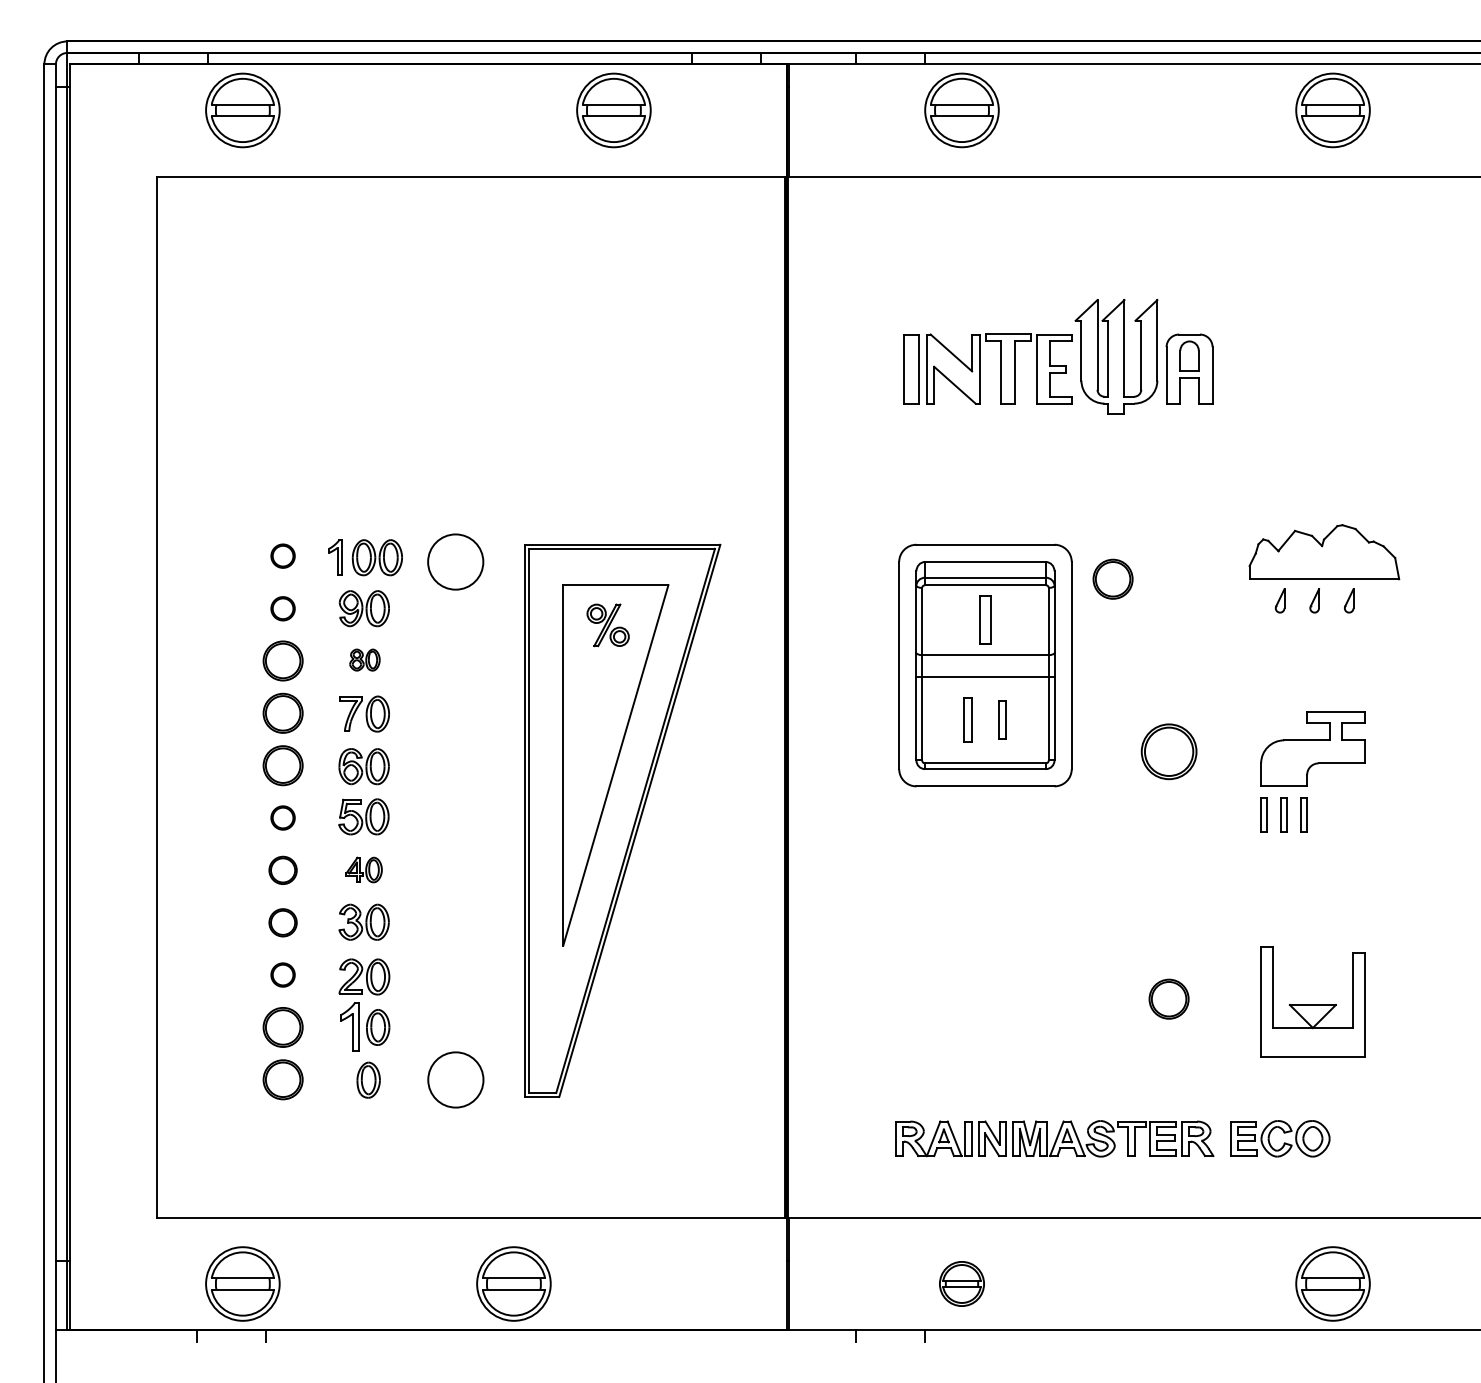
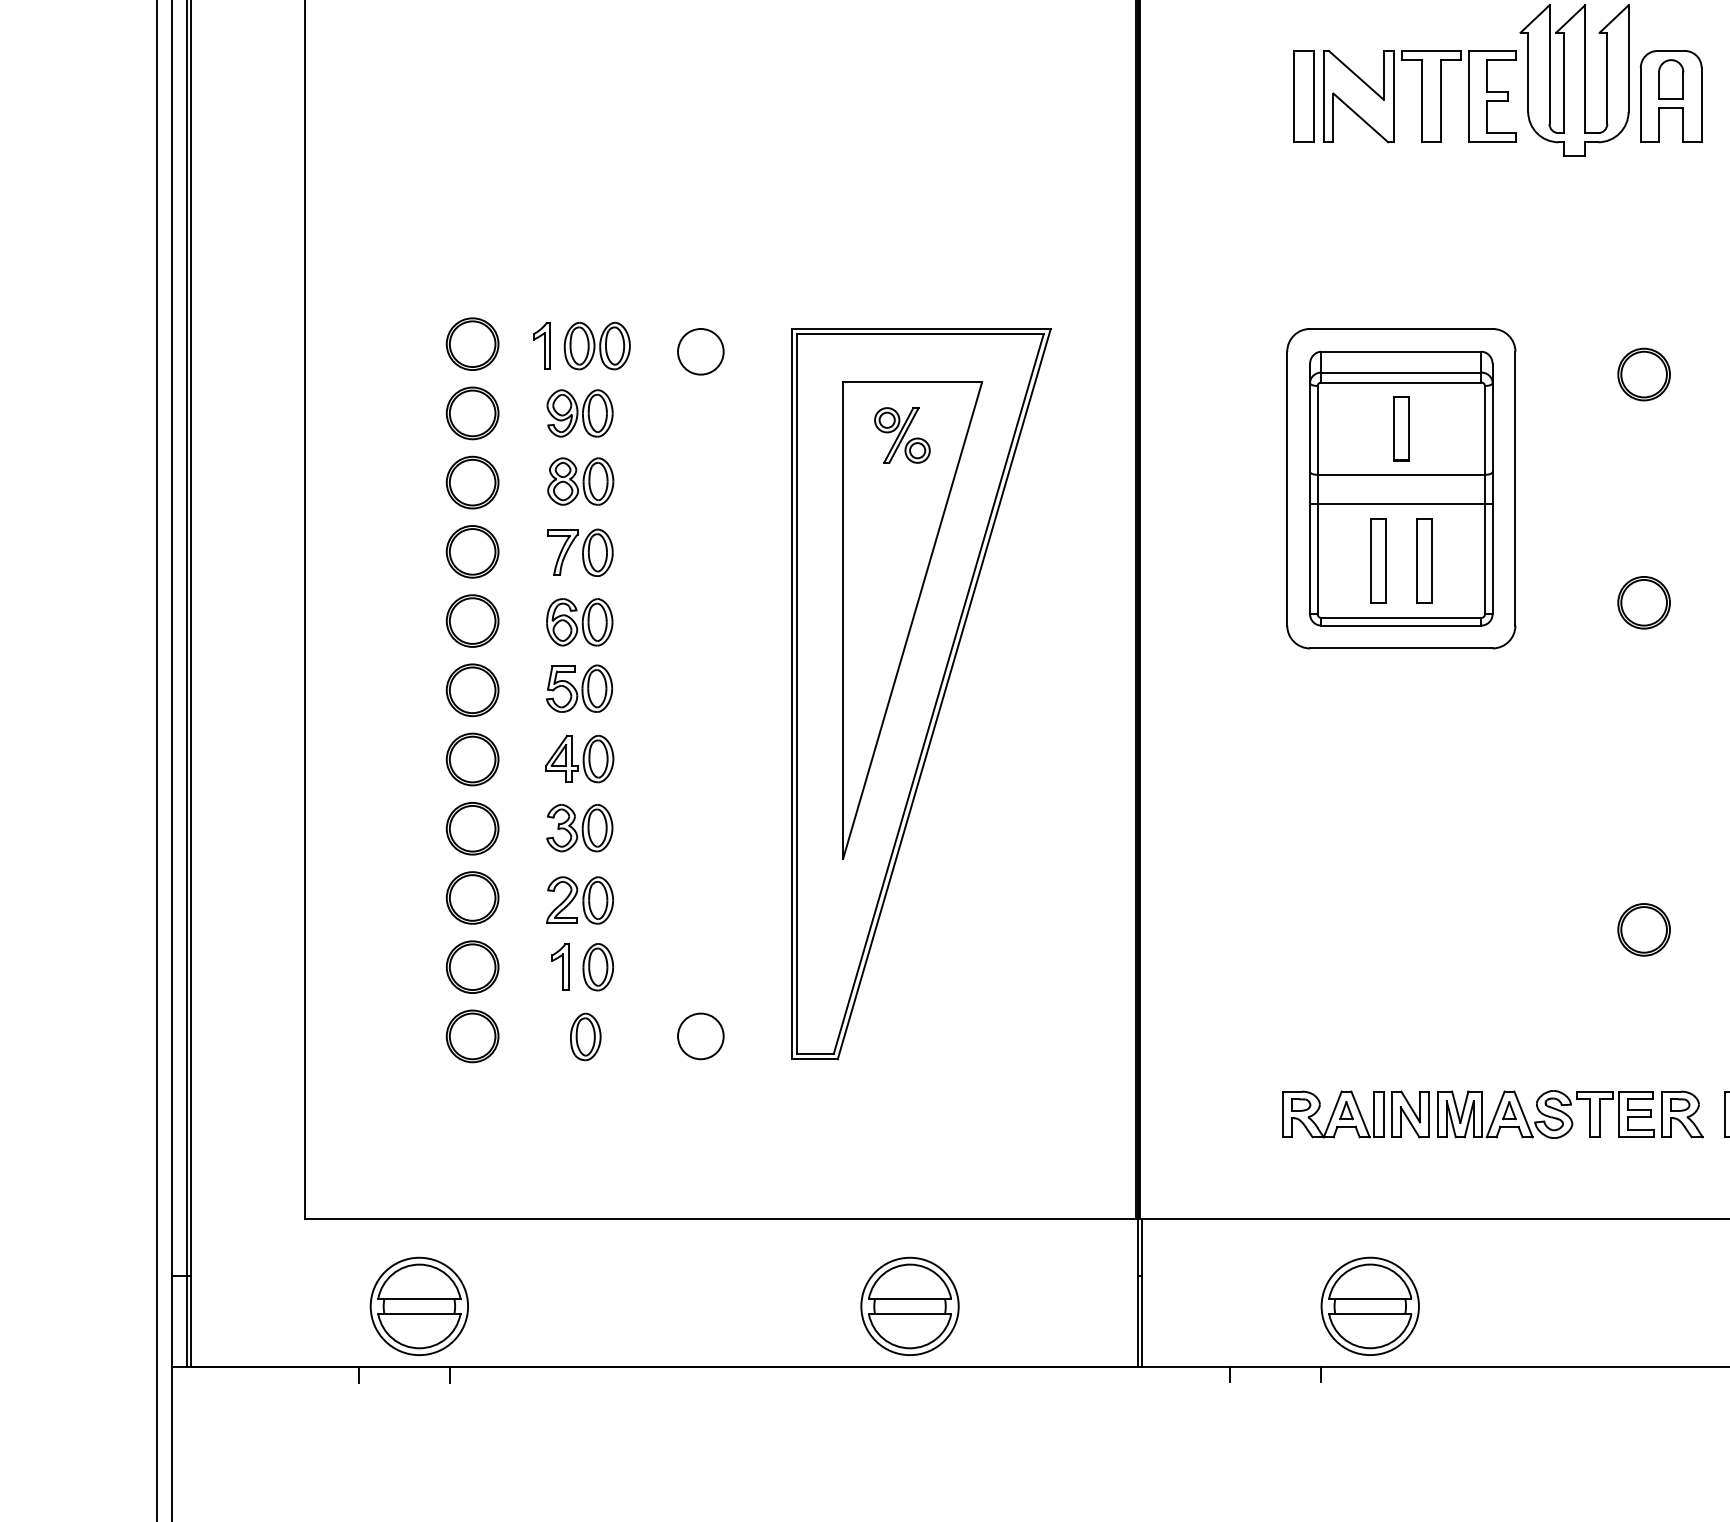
part: (282, 555) -> (471, 343), size x1.67
circle: (455, 561) -> (700, 351), size x0.62
part: (1112, 578) -> (1643, 373), moved
part: (282, 608) -> (471, 413), size x1.67
part: (364, 659) -> (580, 480), size x1.67
part: (967, 719) -> (1377, 559), size x1.43
part: (1002, 719) -> (1423, 559), size x1.67
part: (1168, 751) -> (1643, 602), size x0.71
part: (282, 817) -> (471, 689), size x1.67
part: (363, 869) -> (578, 758), size x1.43
part: (282, 870) -> (471, 759), size x1.43
part: (282, 922) -> (471, 828), size x1.43
part: (282, 974) -> (471, 897), size x1.67
part: (349, 1026) -> (560, 965), size x0.71
circle: (455, 1079) -> (700, 1036), size x0.62
part: (513, 1283) -> (909, 1305), moved
part: (961, 1283) -> (1369, 1305), size x1.67

